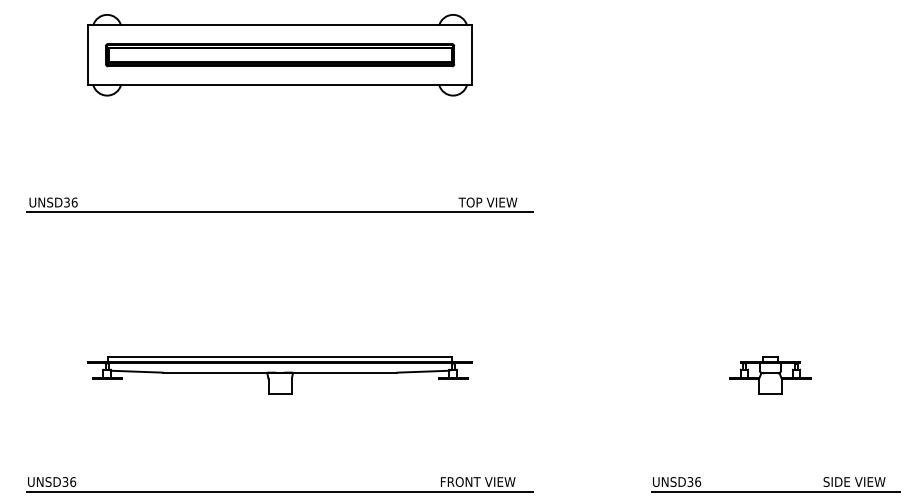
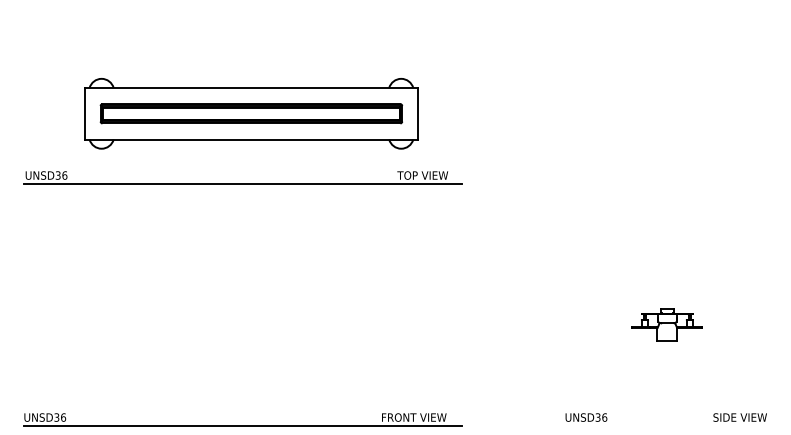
part: (279, 55) -> (250, 114), moved
part: (279, 375) -> (242, 325), removed
line: (775, 491) -> (671, 425), removed

